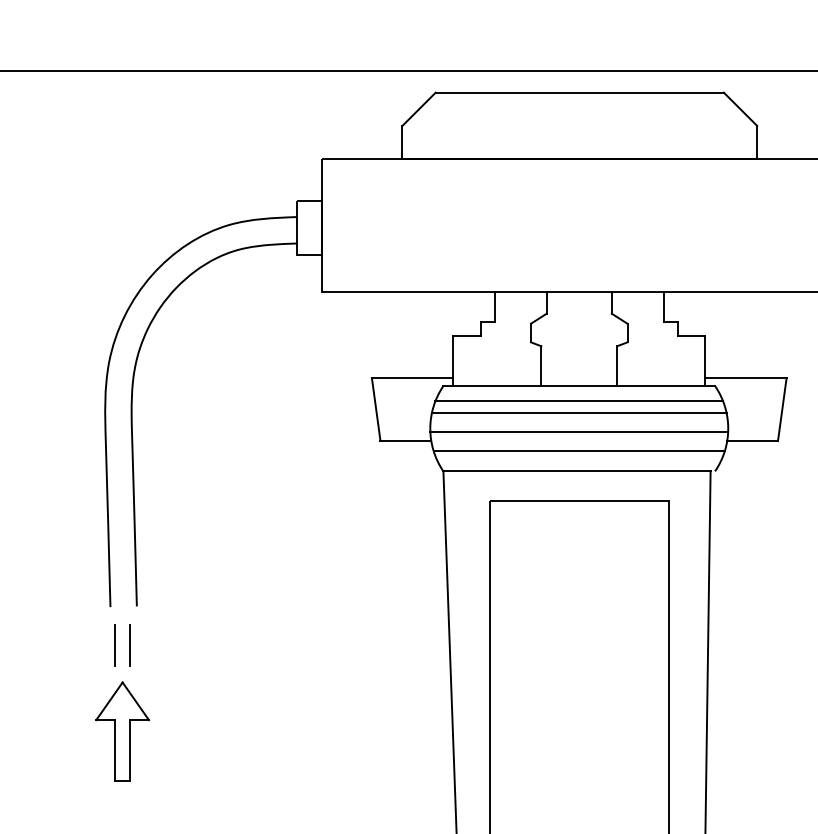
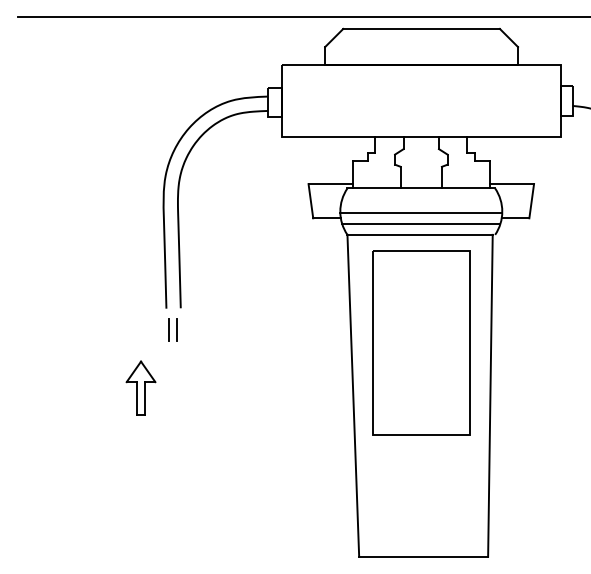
line: (579, 400) -> (421, 196), removed
line: (579, 413) -> (421, 203), removed
part: (121, 730) -> (140, 387), moved

